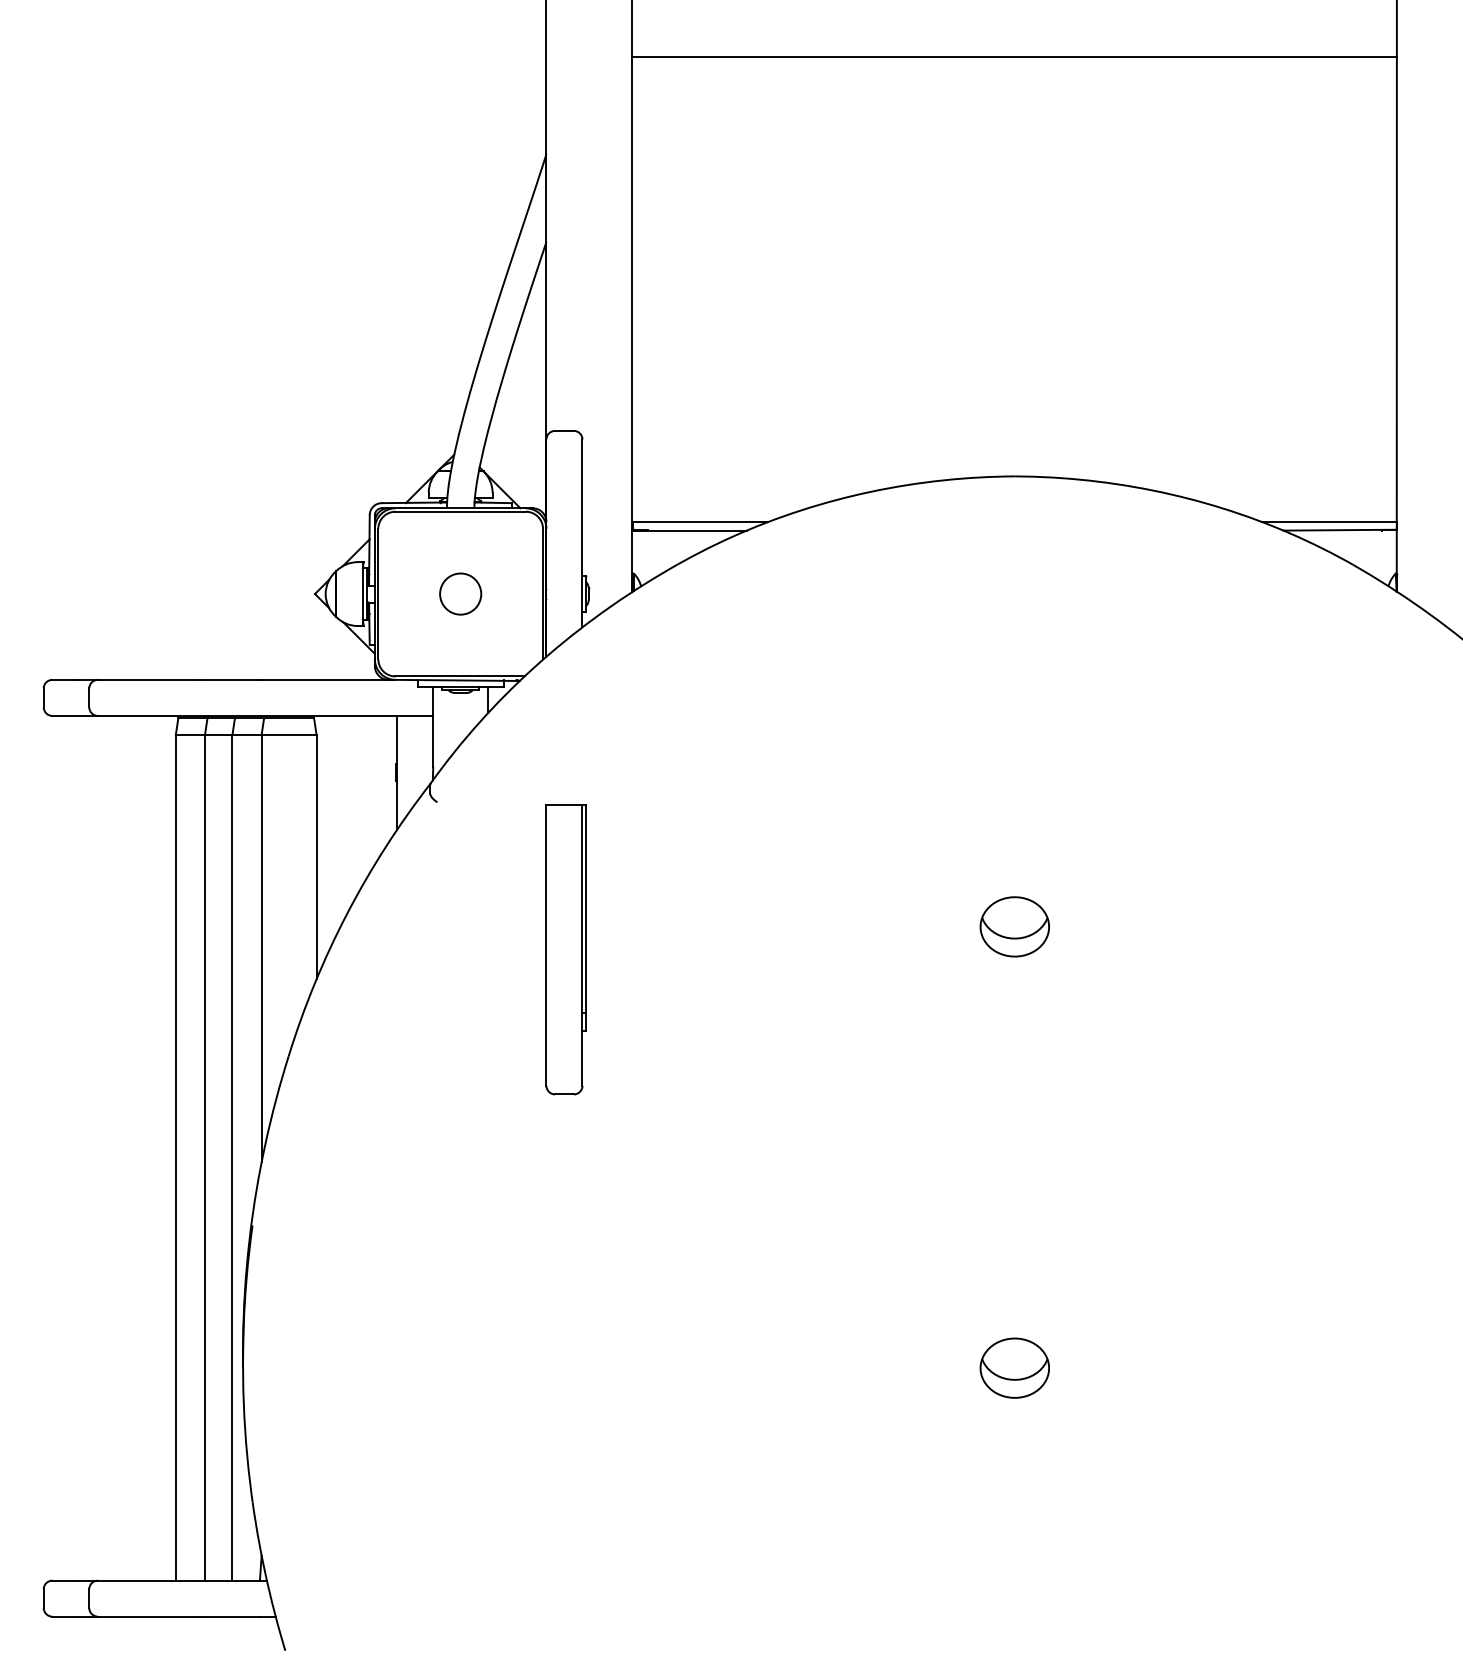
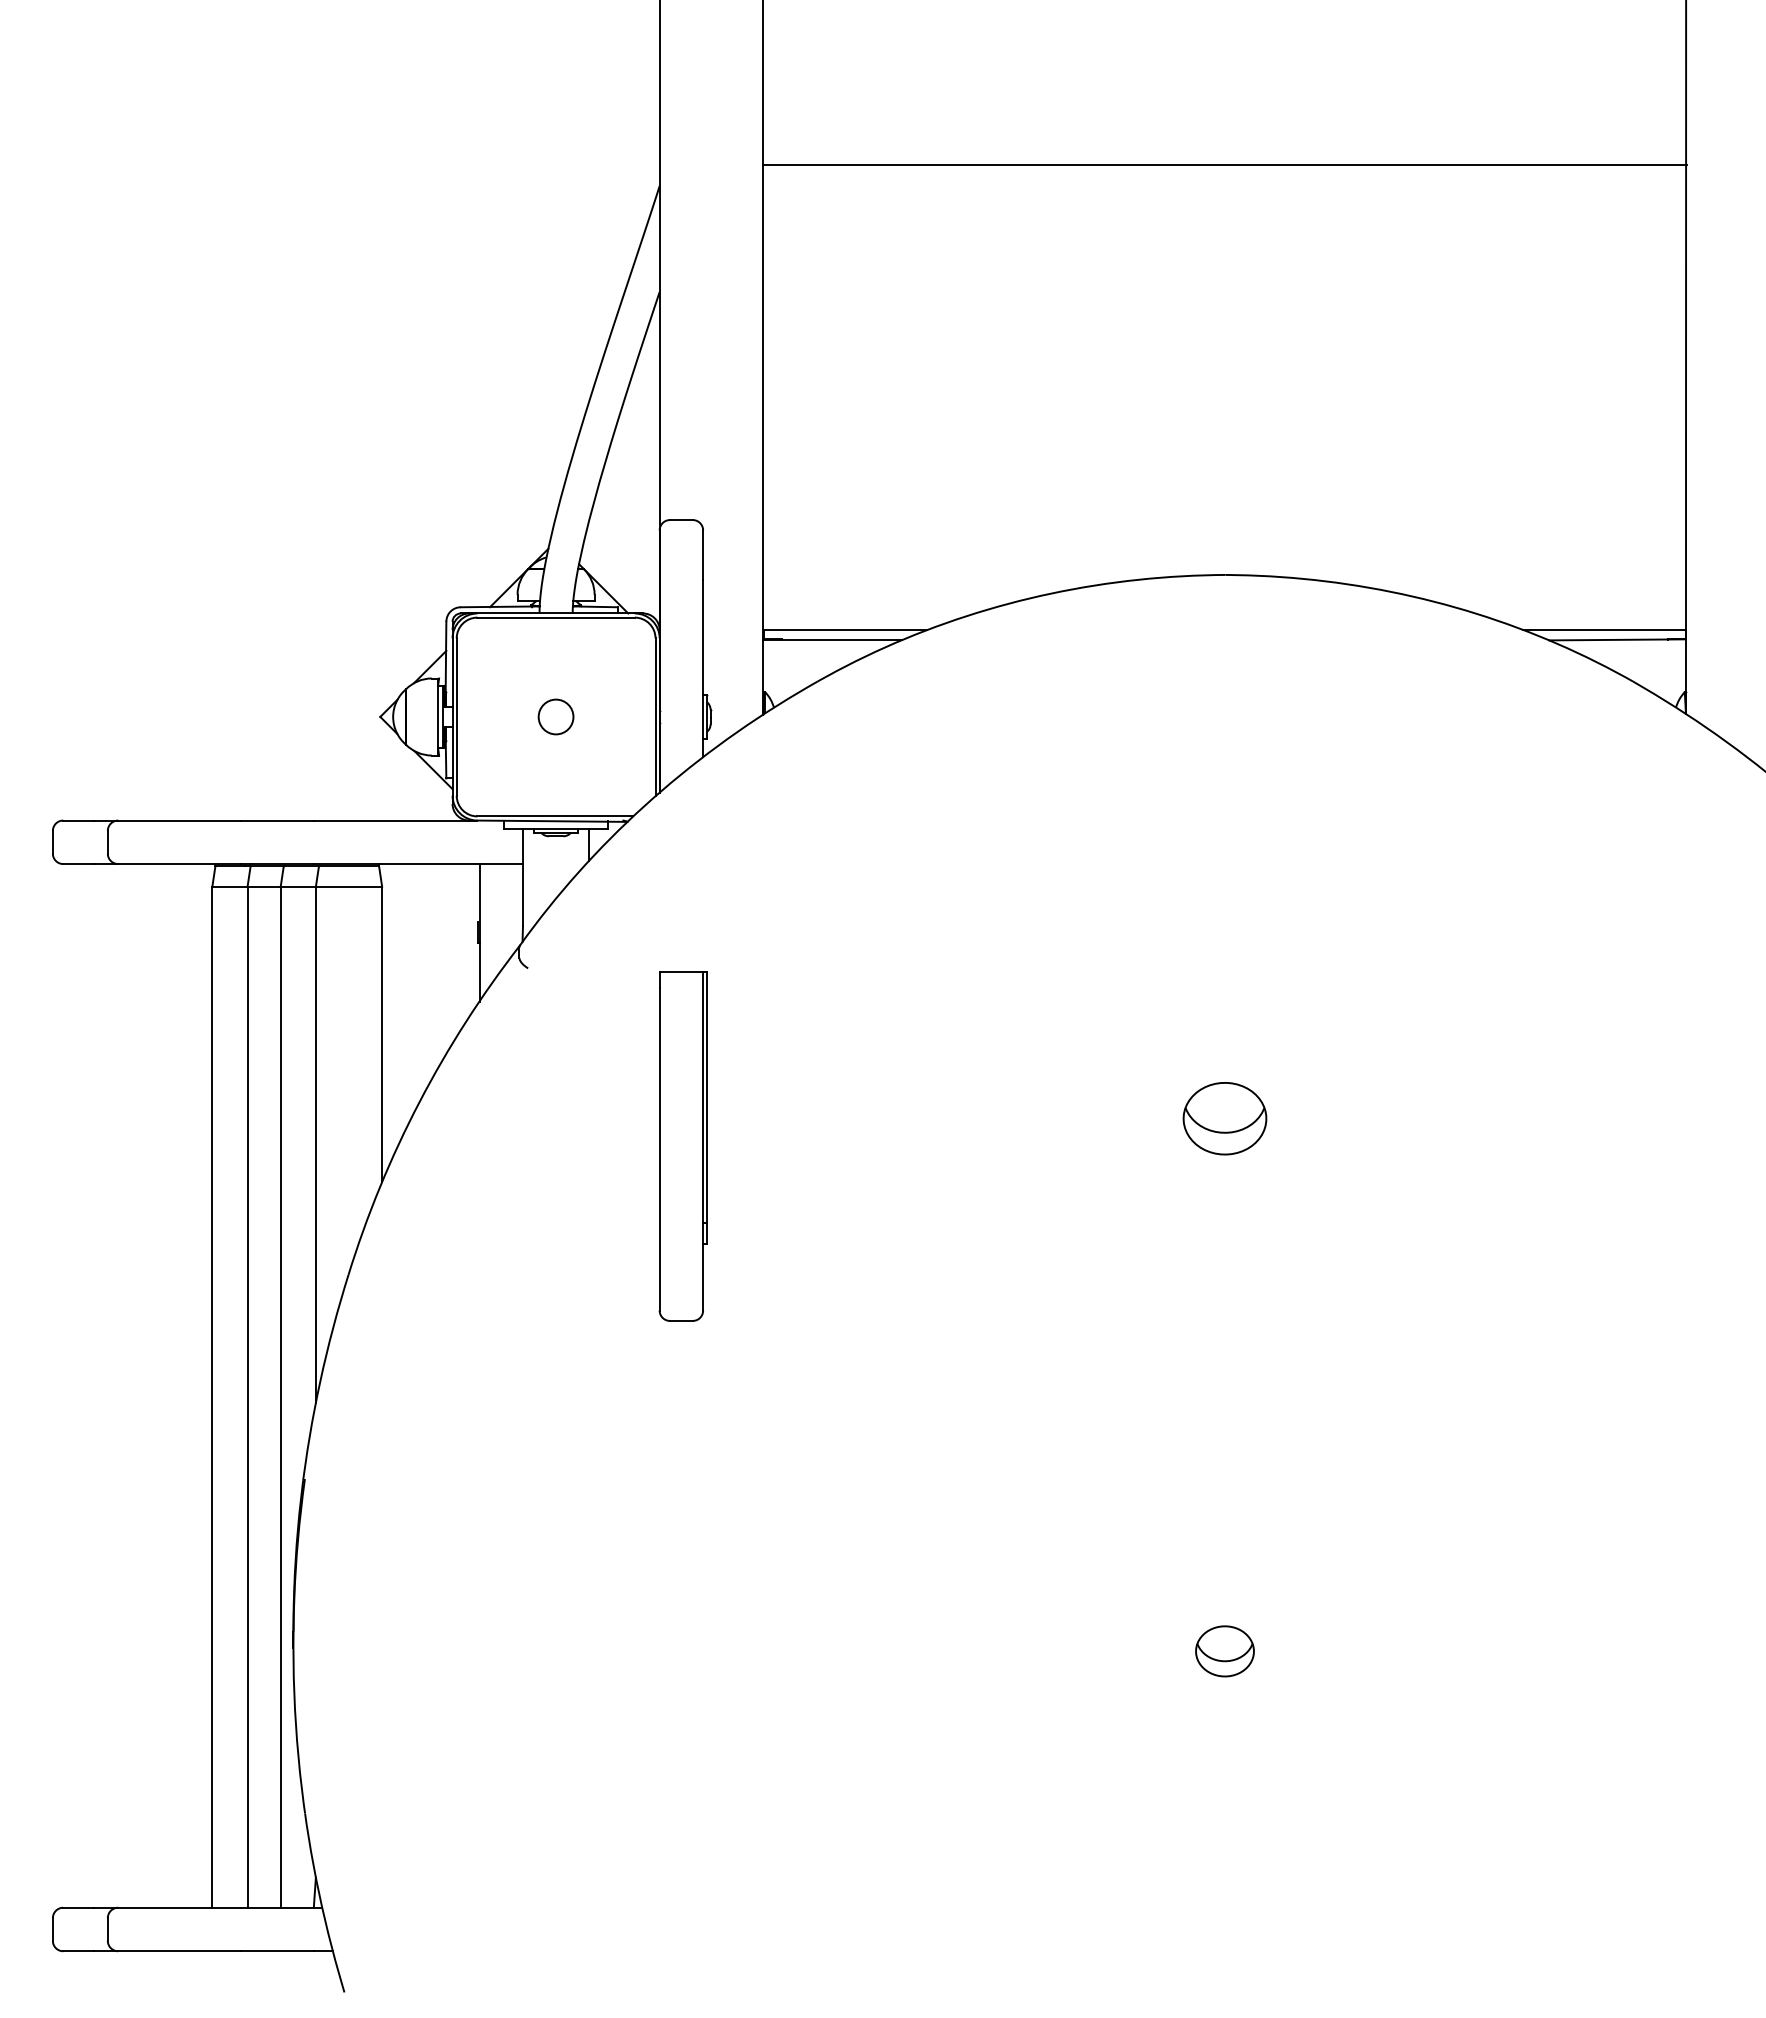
line: (1014, 56) -> (1224, 164), moved
circle: (460, 593) -> (555, 716), size x0.7
part: (1014, 1368) -> (1224, 1651), size x0.7

